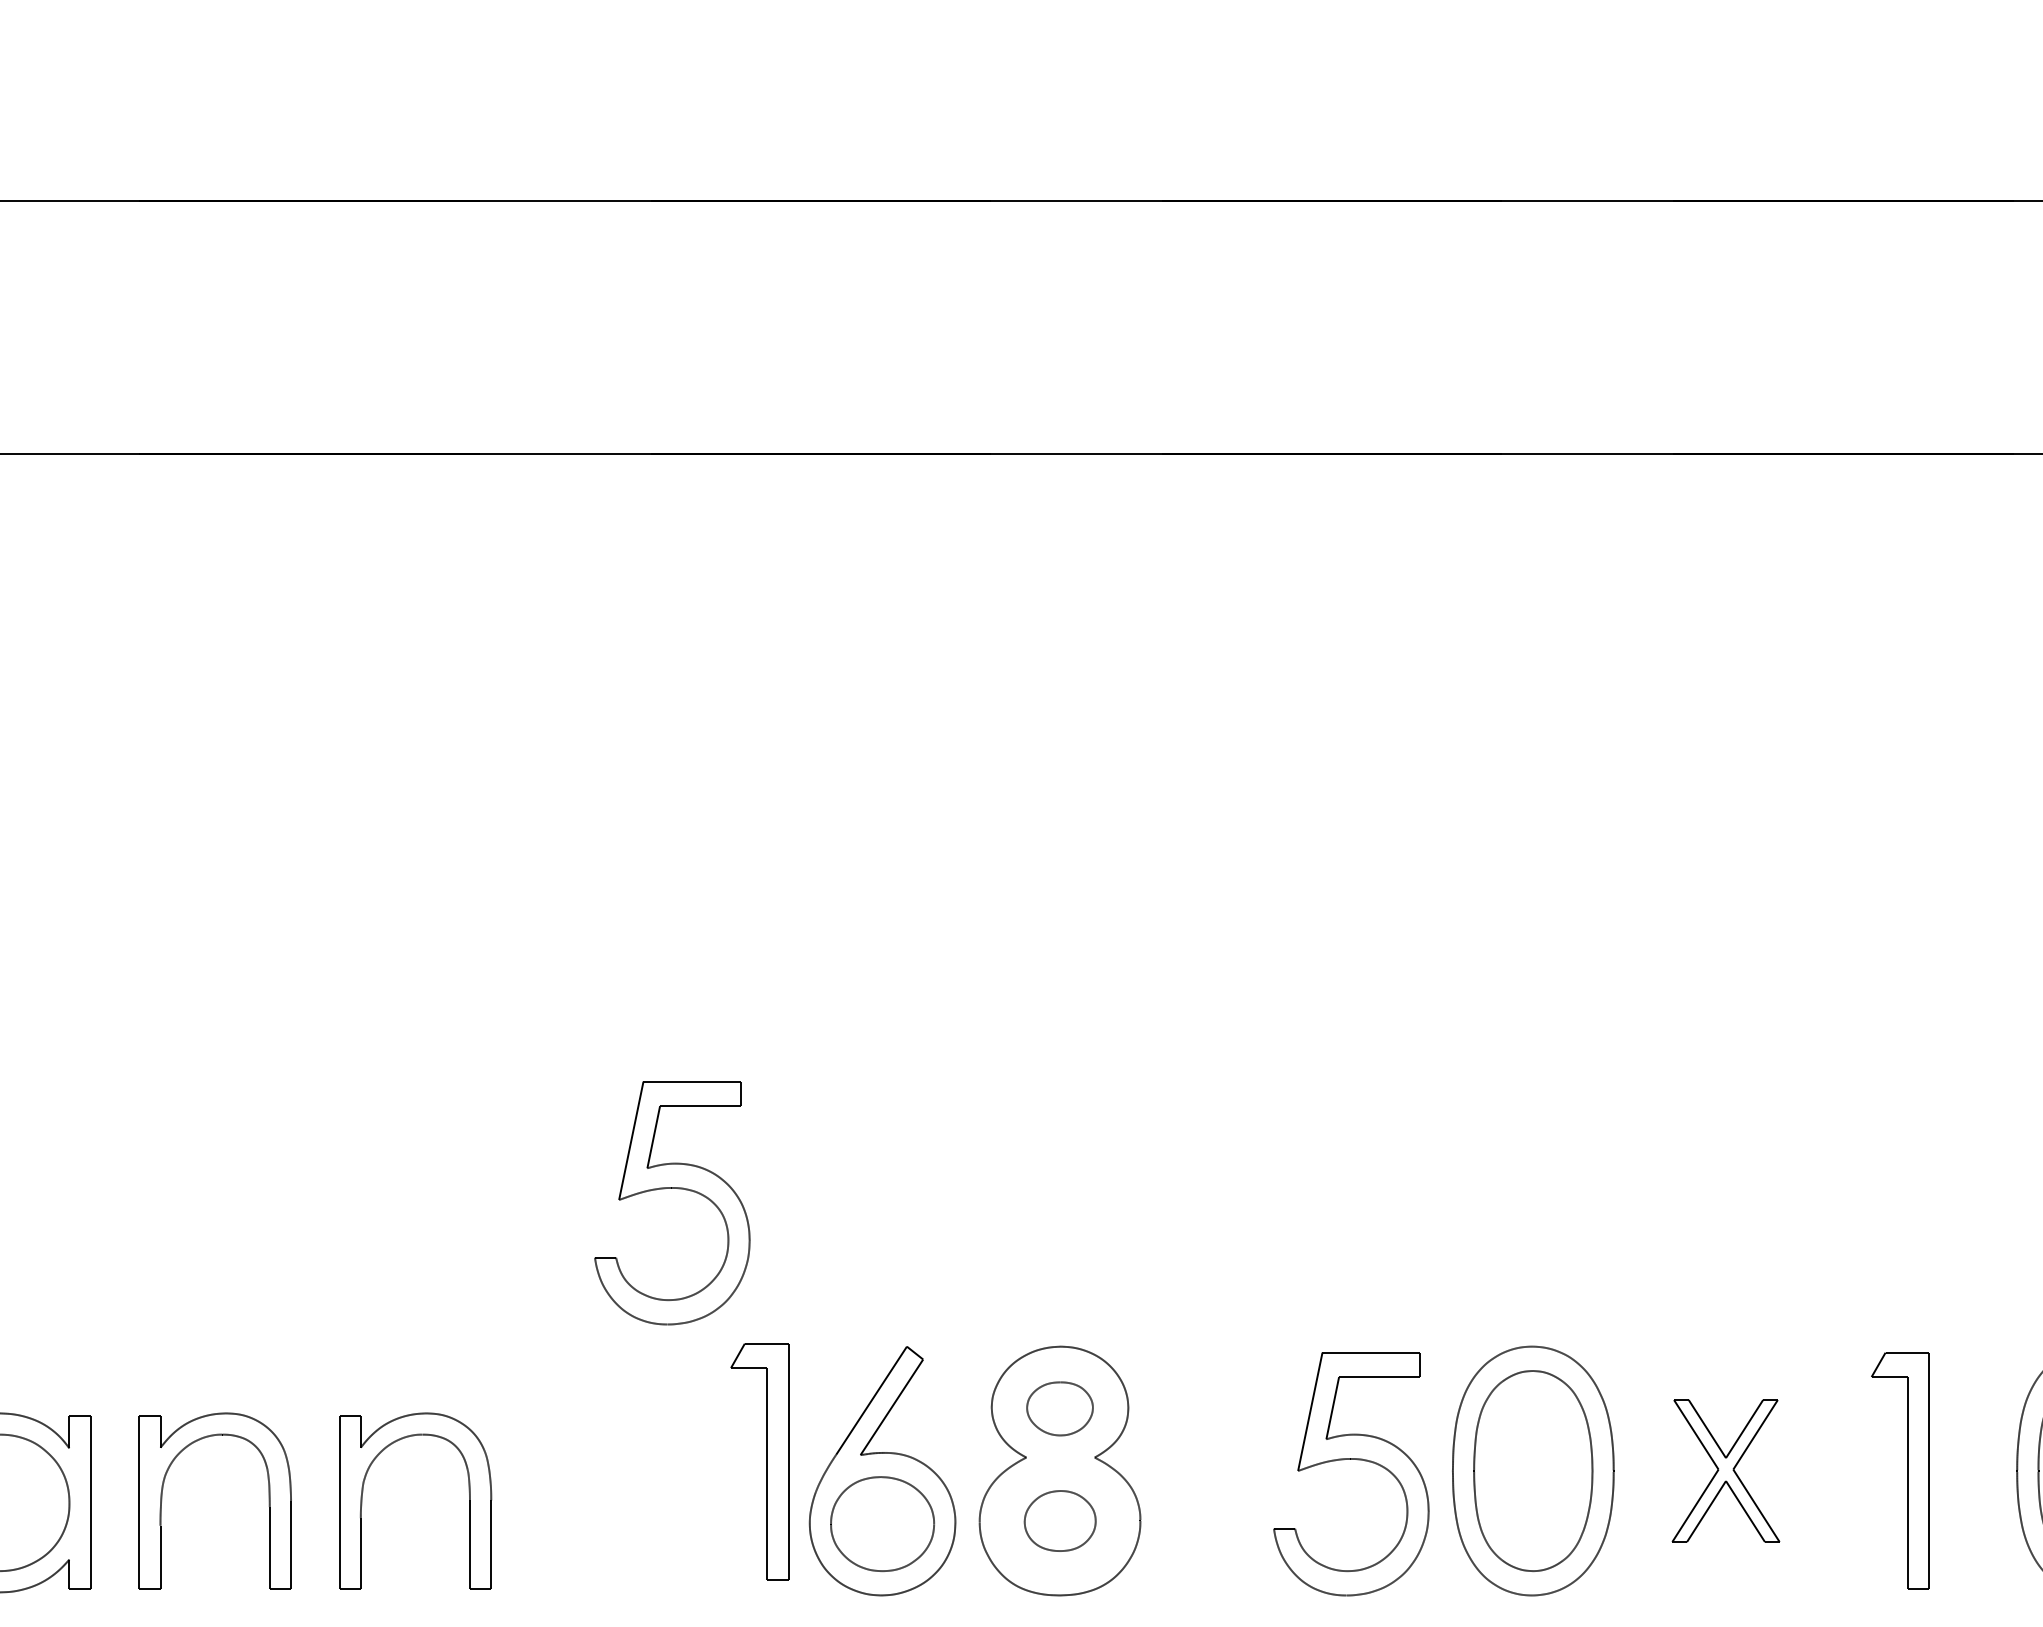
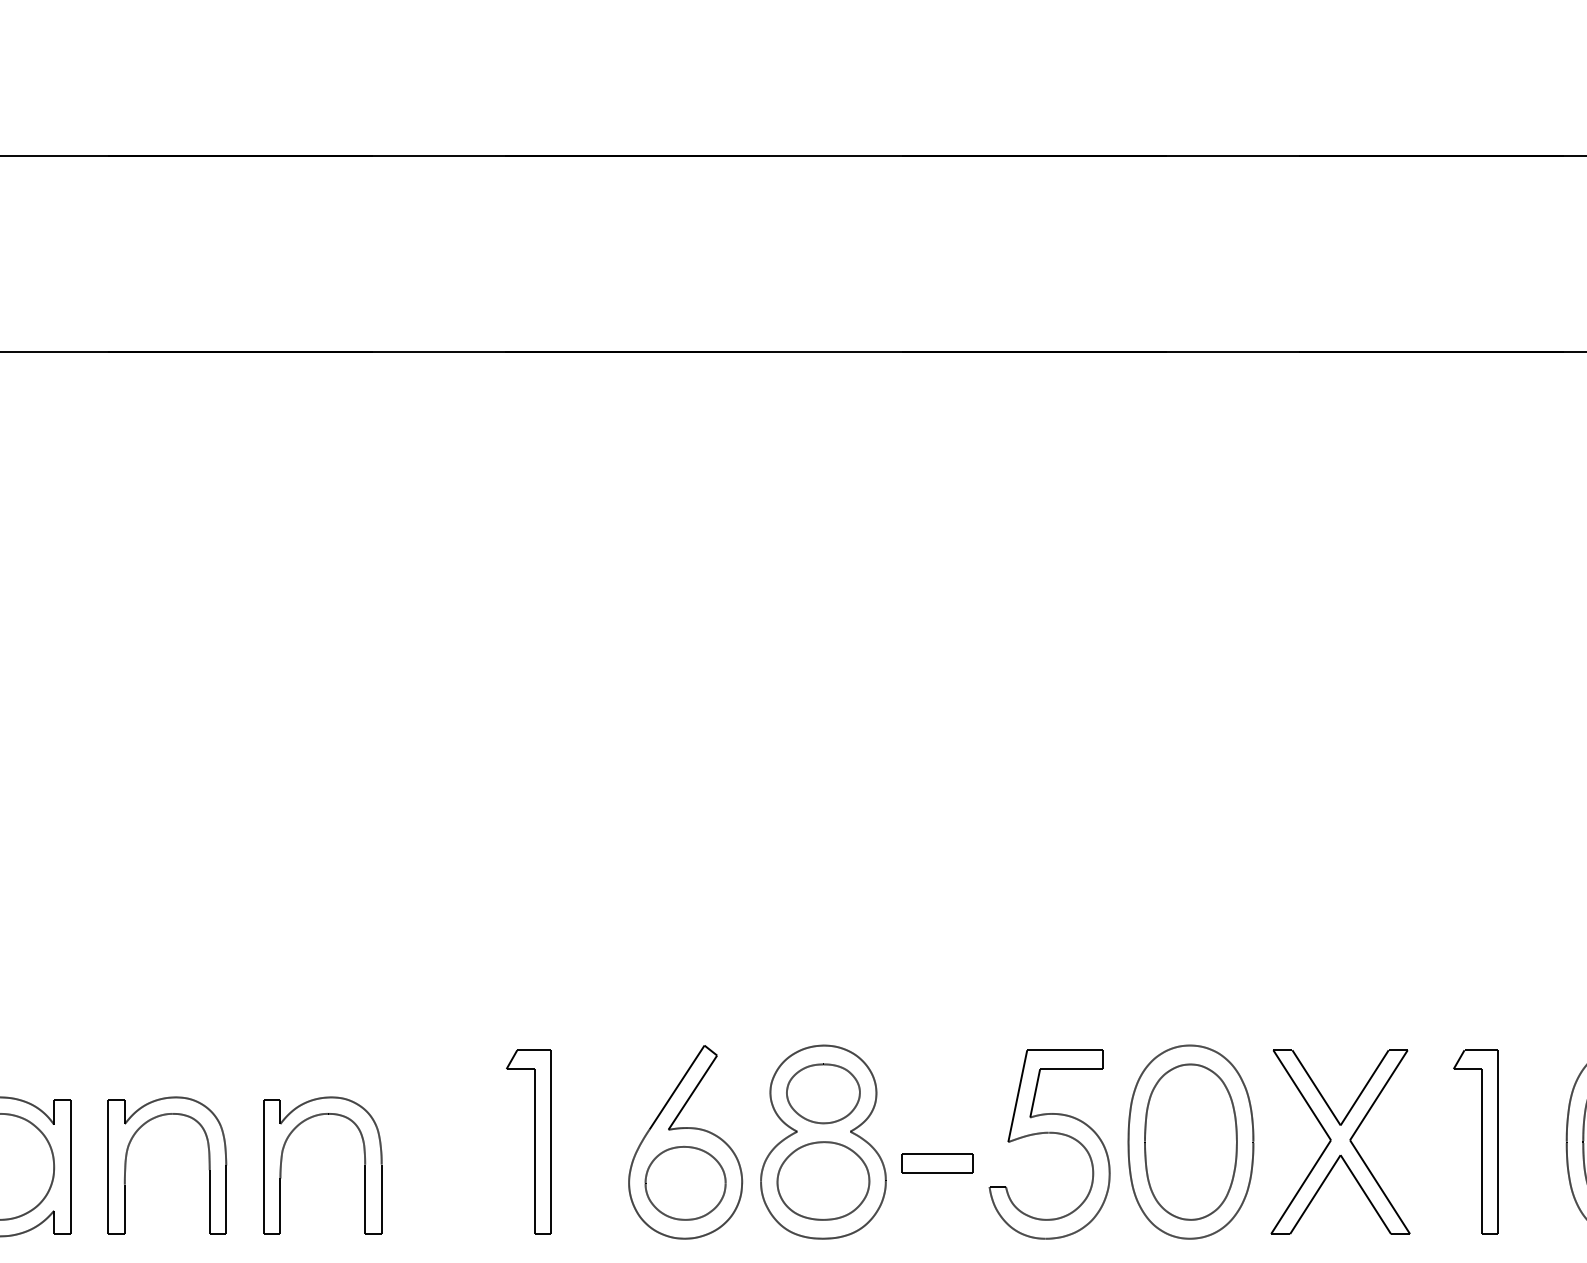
part: (672, 1188) -> (522, 922), removed
part: (1059, 1408) -> (823, 1093), size x1.43
part: (766, 1461) -> (534, 1141), moved
part: (1725, 1470) -> (1340, 1141), size x1.67
part: (1207, 1498) -> (937, 1163), added
part: (1060, 1520) -> (823, 1180), size x1.67

